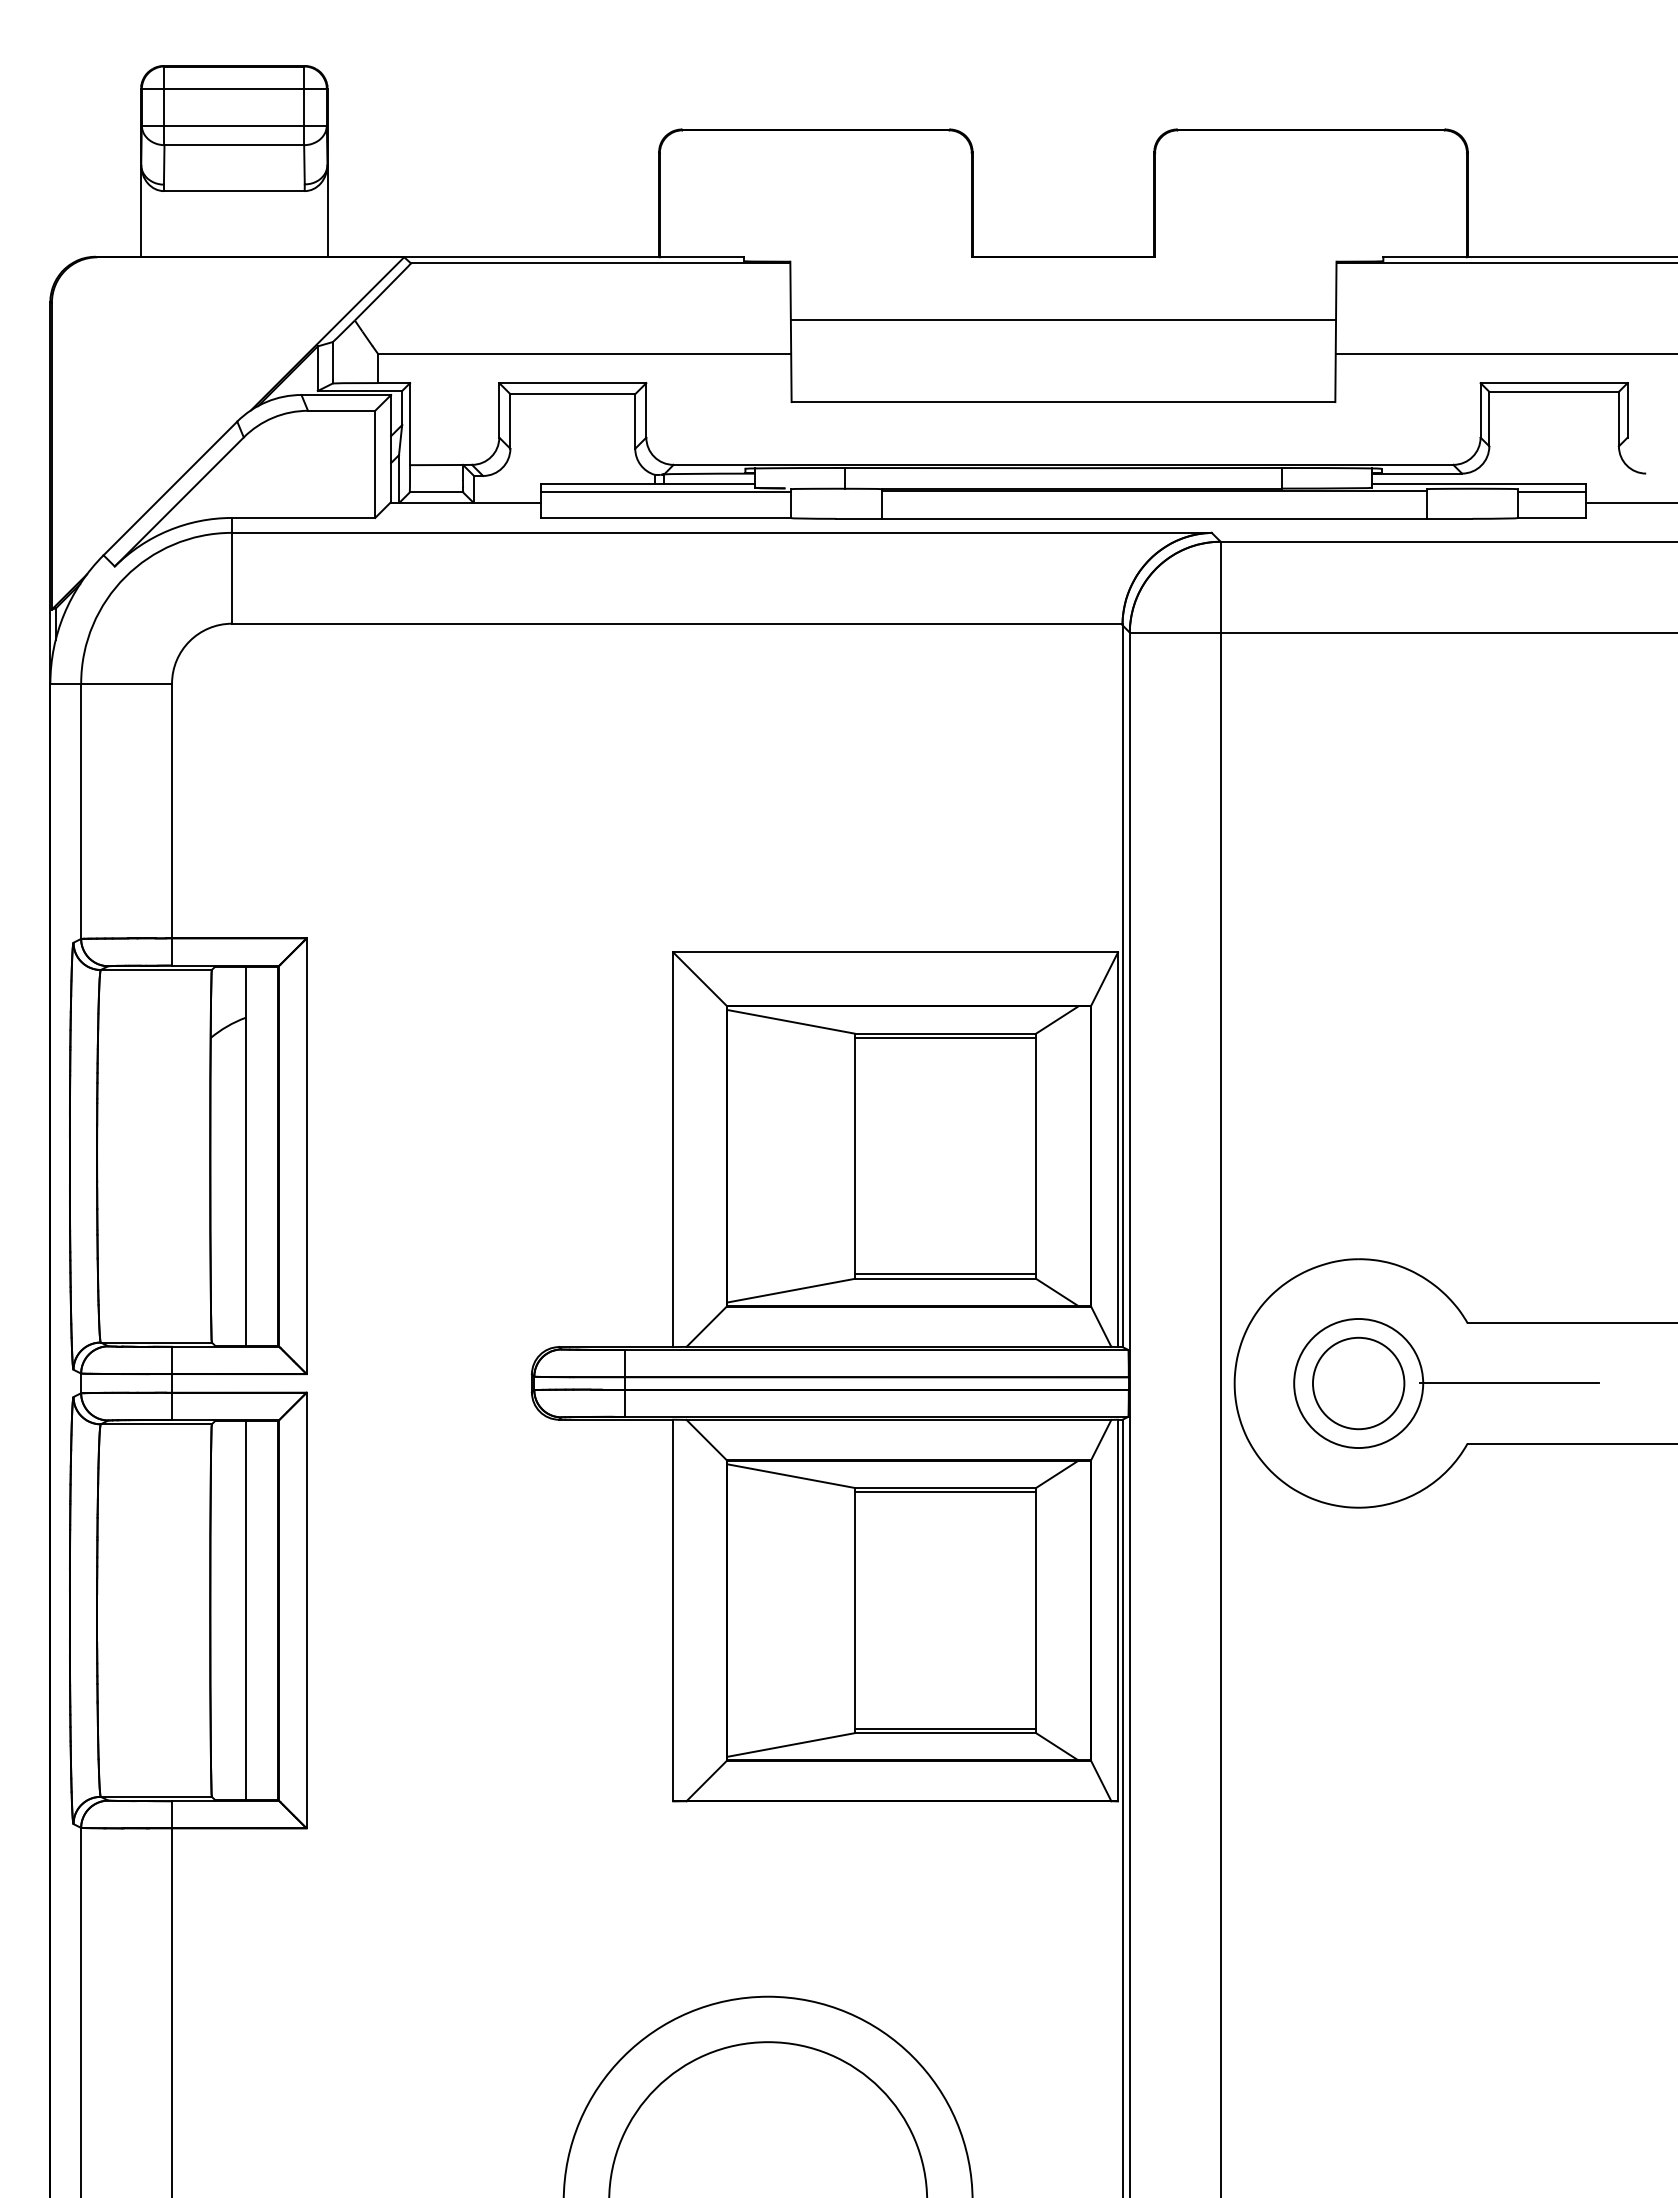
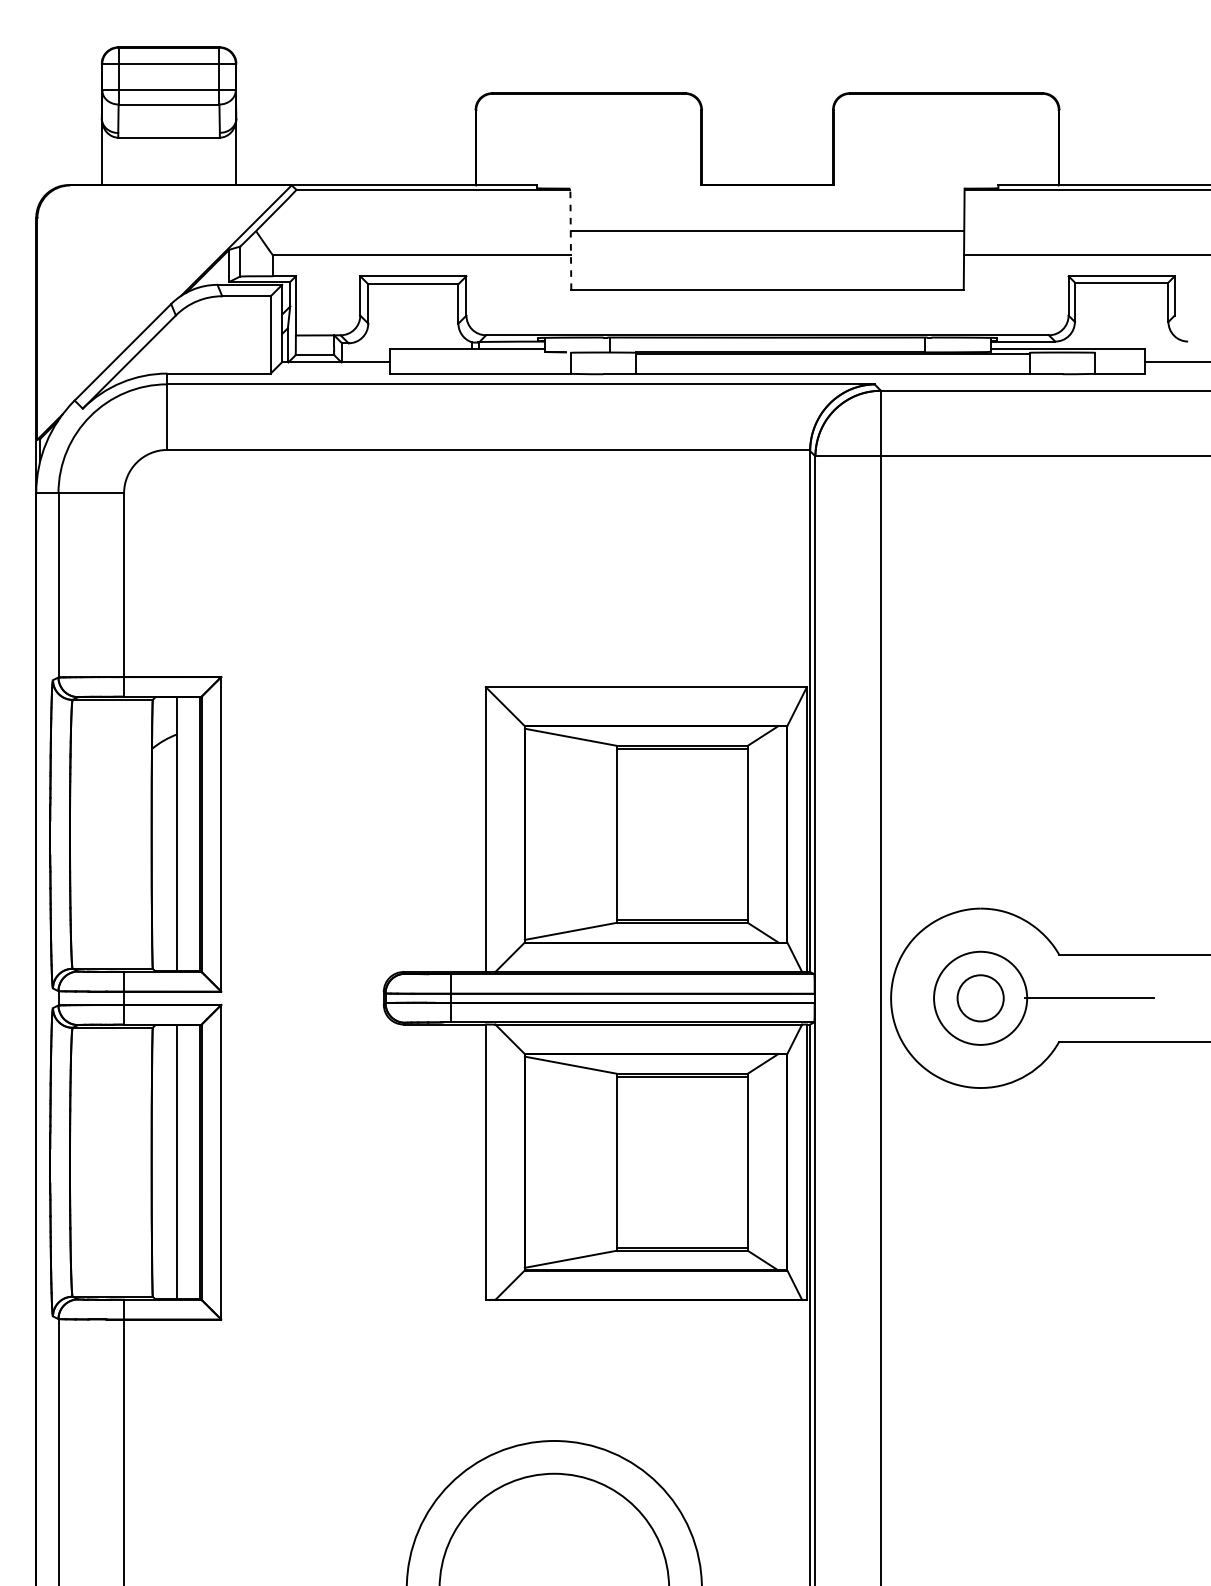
line: (790, 331) -> (570, 239), solid -> dashed
line: (665, 491) -> (480, 354), removed
line: (1551, 491) -> (1119, 354), removed
circle: (1358, 1383) -> (980, 998), size x0.7

